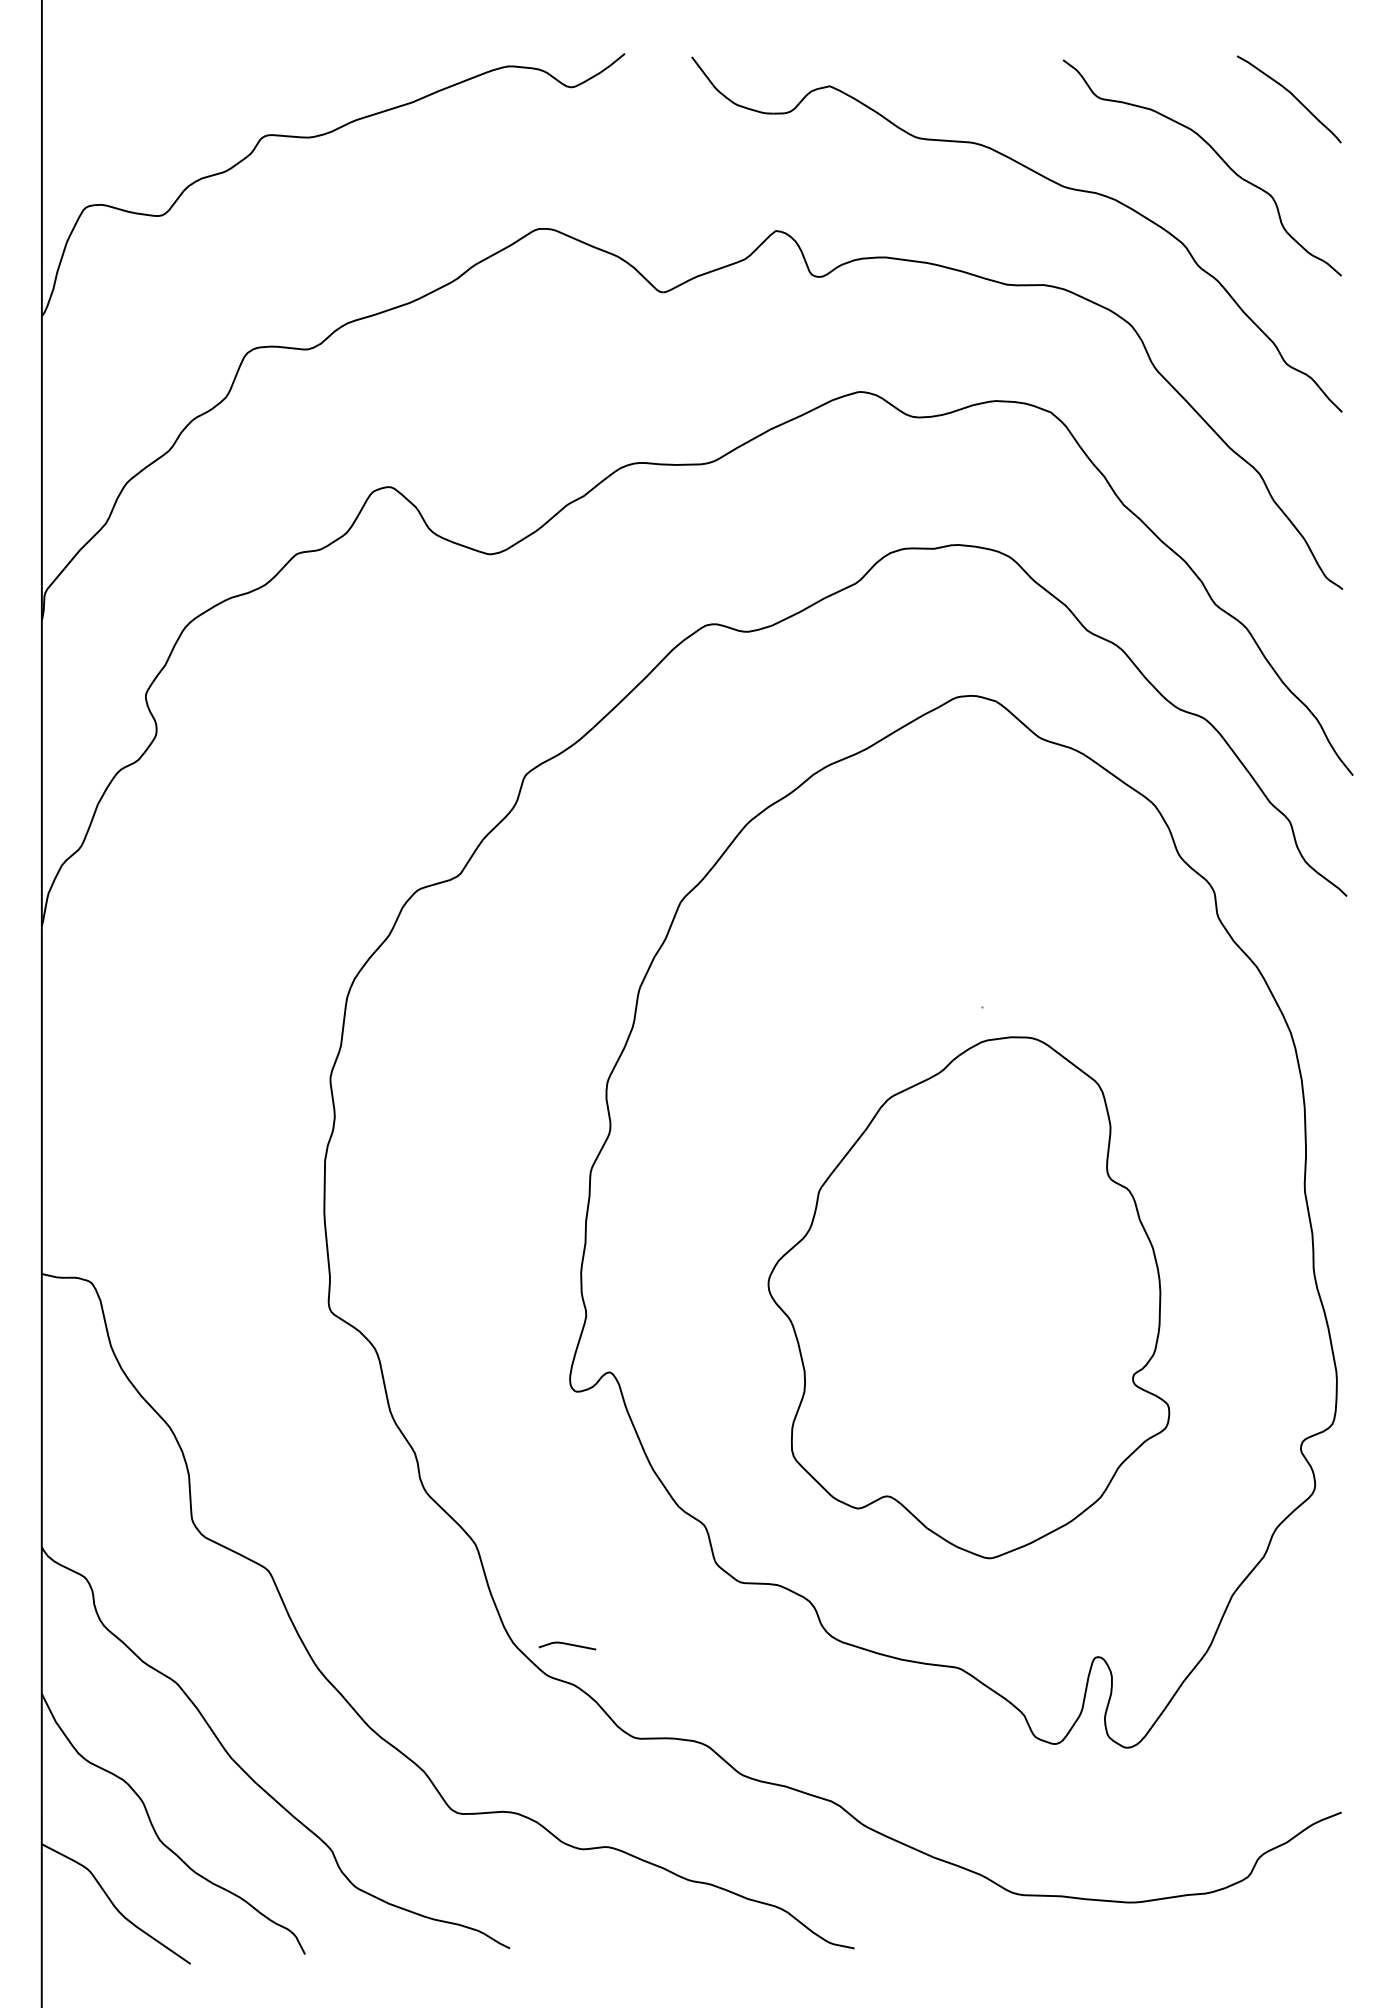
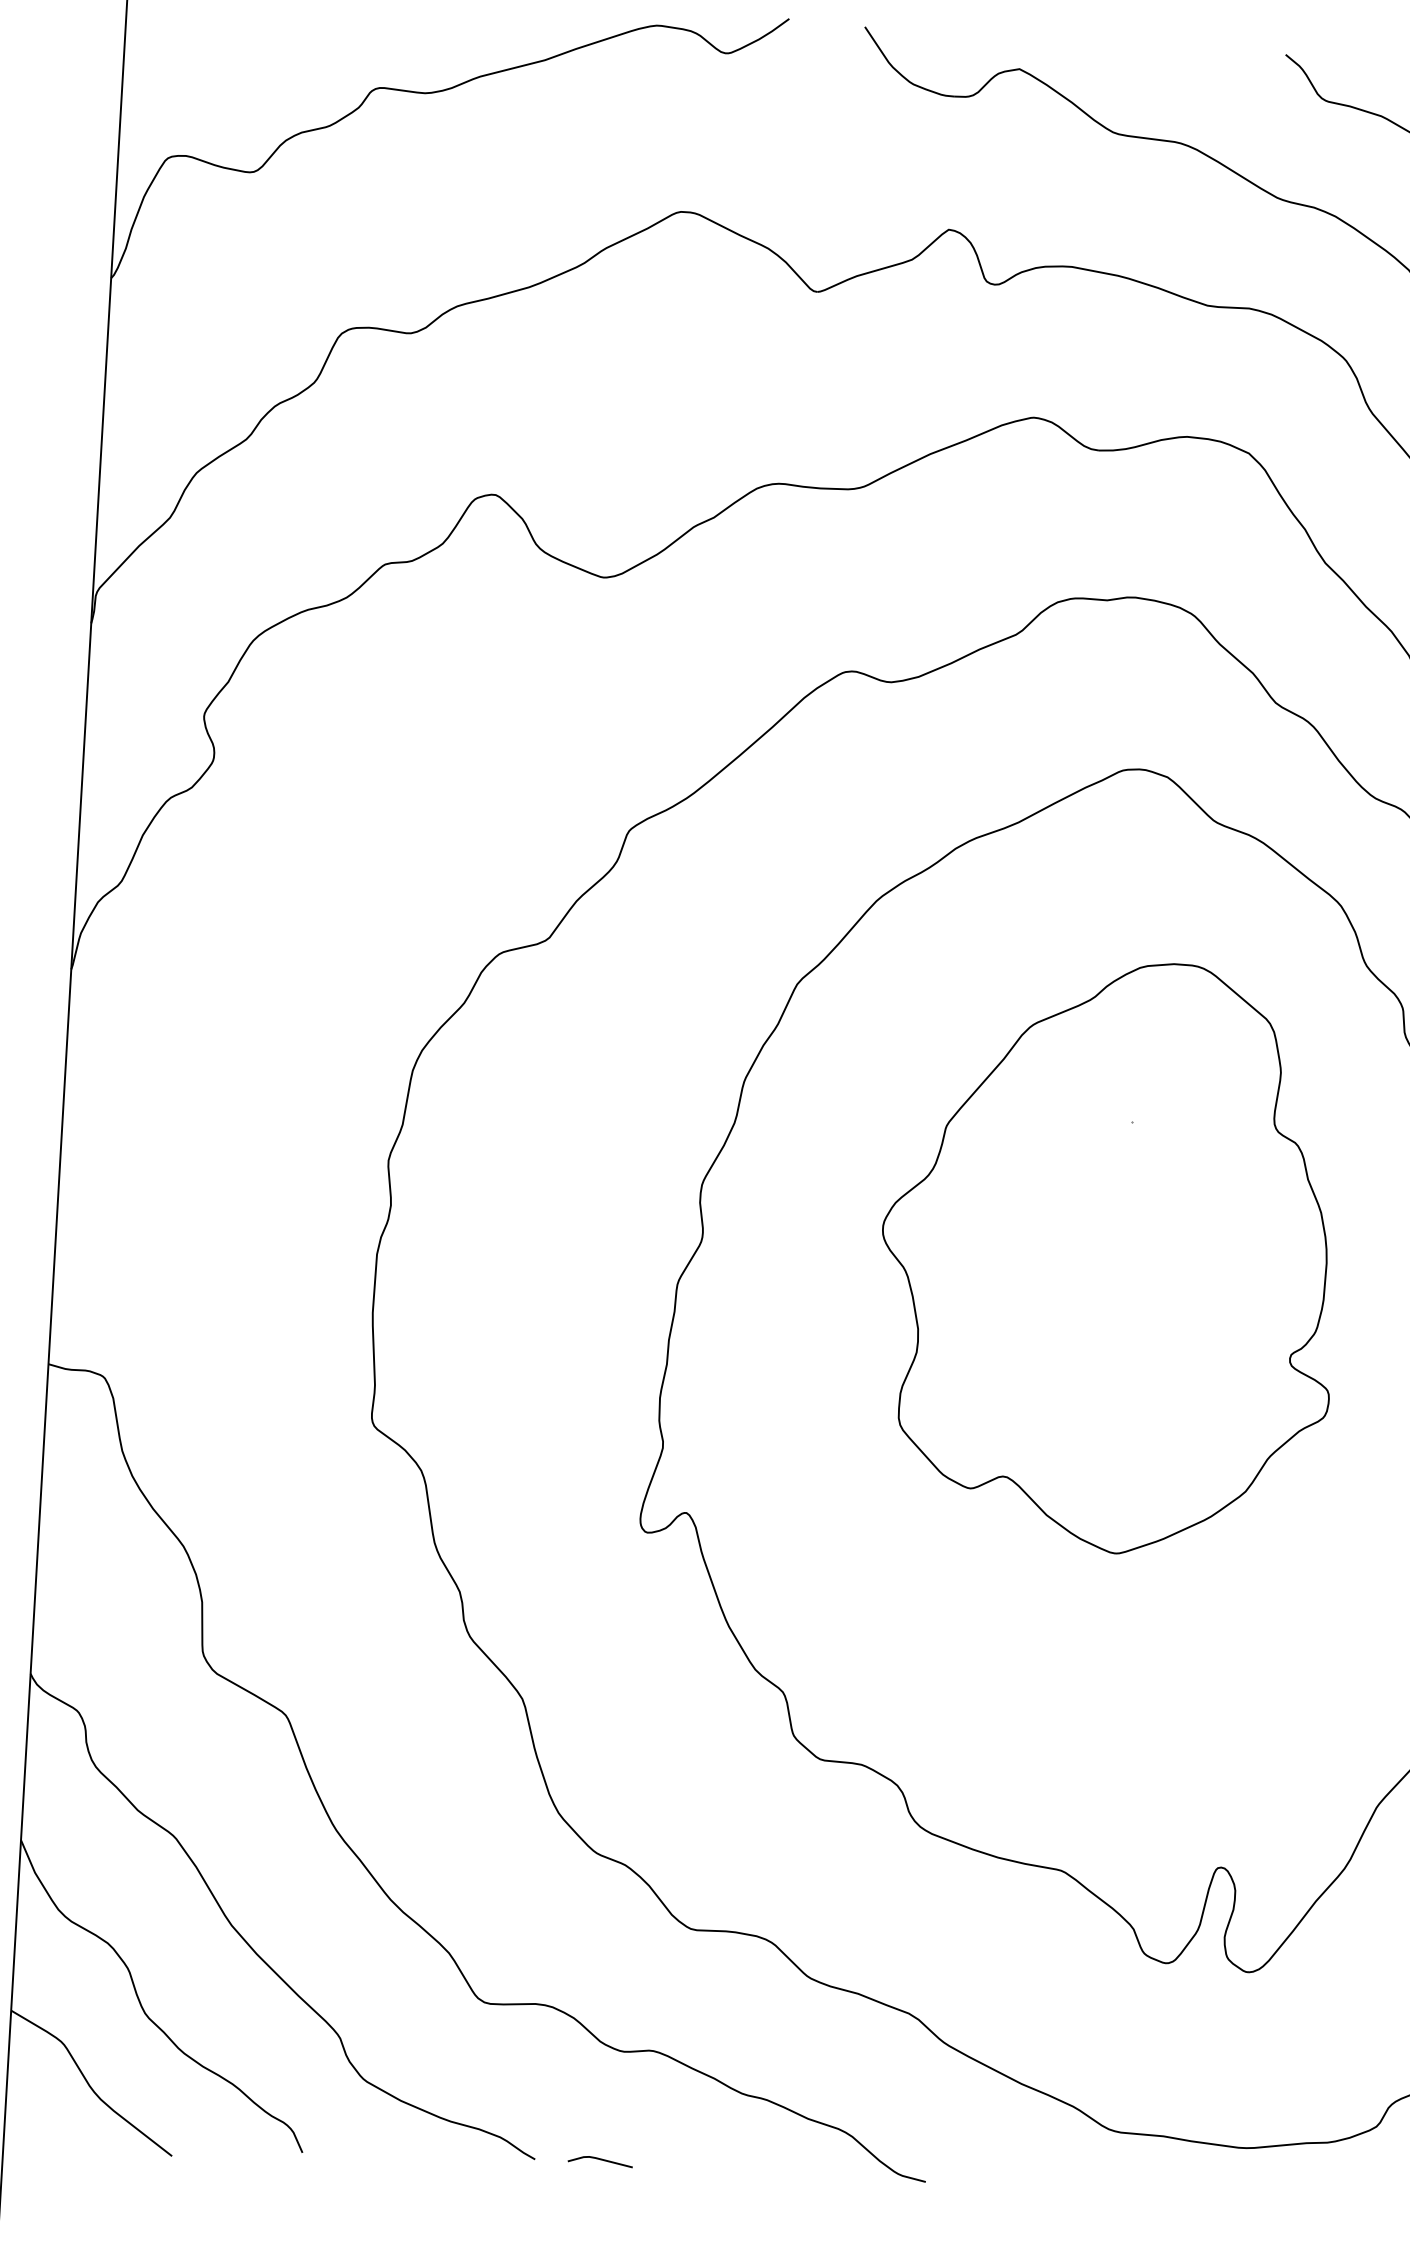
part: (968, 1297) -> (1108, 1256), moved
line: (567, 1644) -> (600, 2159), moved

